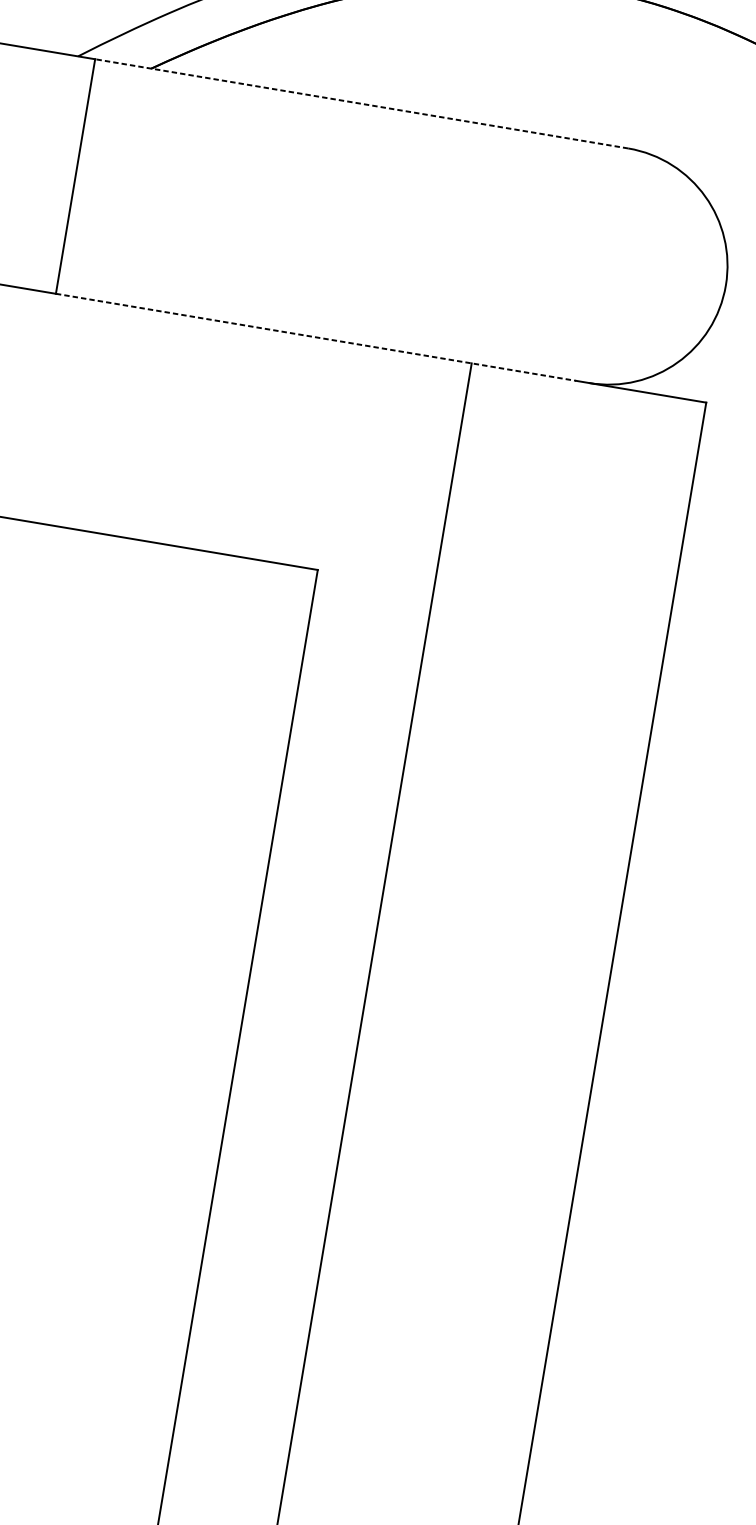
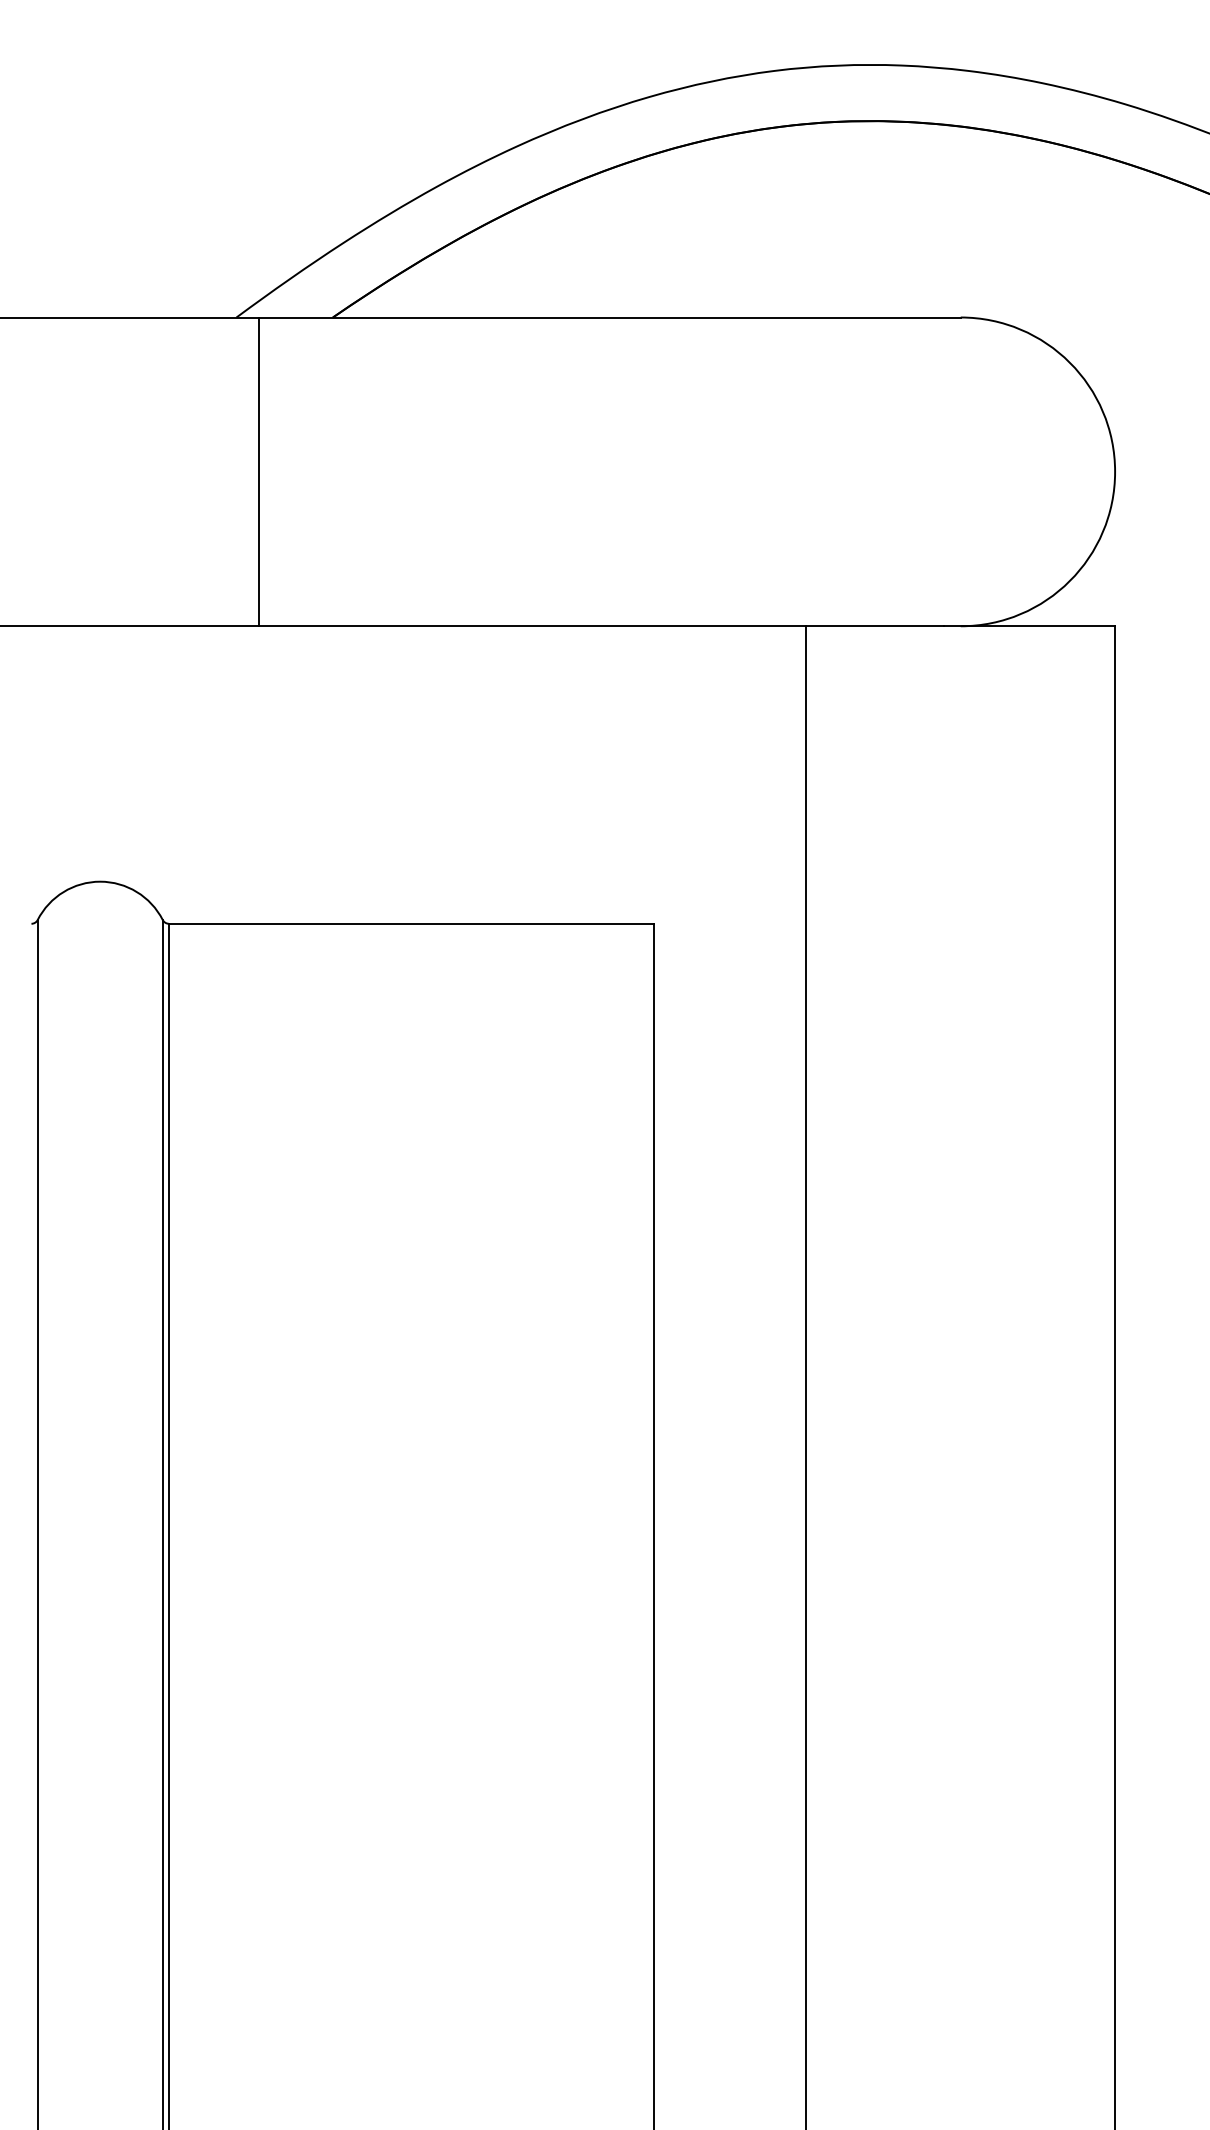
line: (361, 103) -> (609, 317), dashed -> solid
line: (316, 337) -> (601, 626), dashed -> solid

